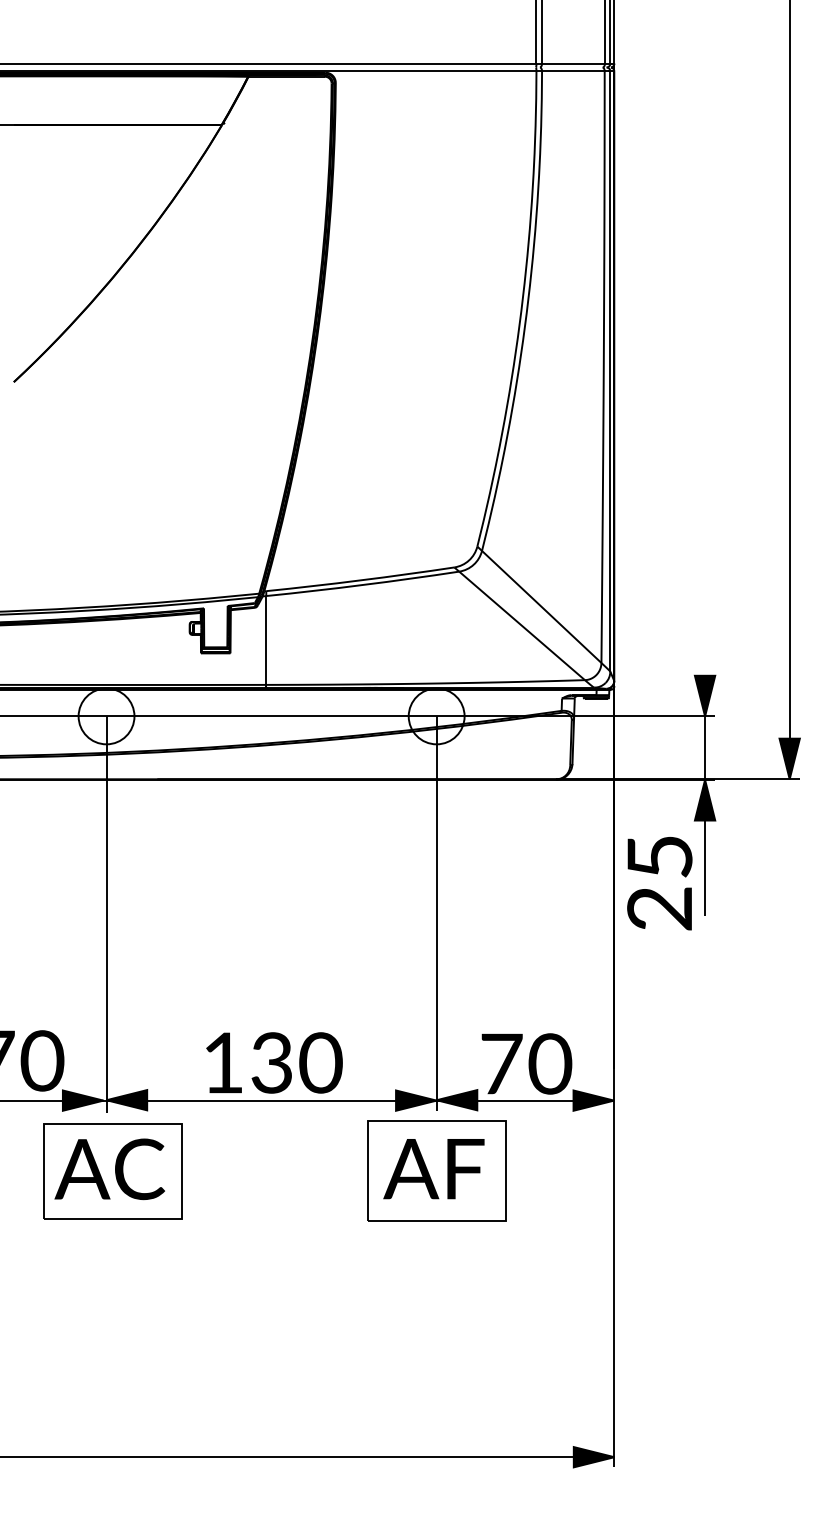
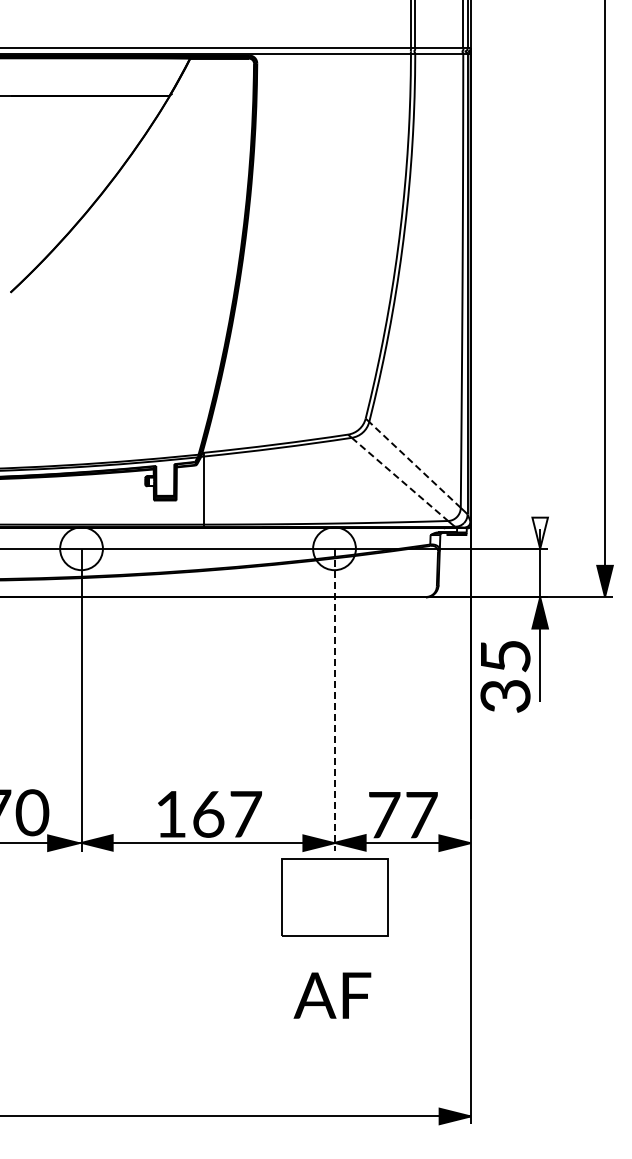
line: (542, 606) -> (415, 464), solid -> dashed
line: (521, 626) -> (399, 479), solid -> dashed
fill: (704, 695) -> (539, 532), removed
text: (659, 909) -> (505, 696), 25 -> 35
line: (436, 914) -> (334, 700), solid -> dashed
text: (297, 1061) -> (227, 813), 130 -> 167
text: (550, 1063) -> (421, 814), 70 -> 77
text: (434, 1168) -> (332, 995), moved
part: (113, 1171) -> (86, 897), removed

